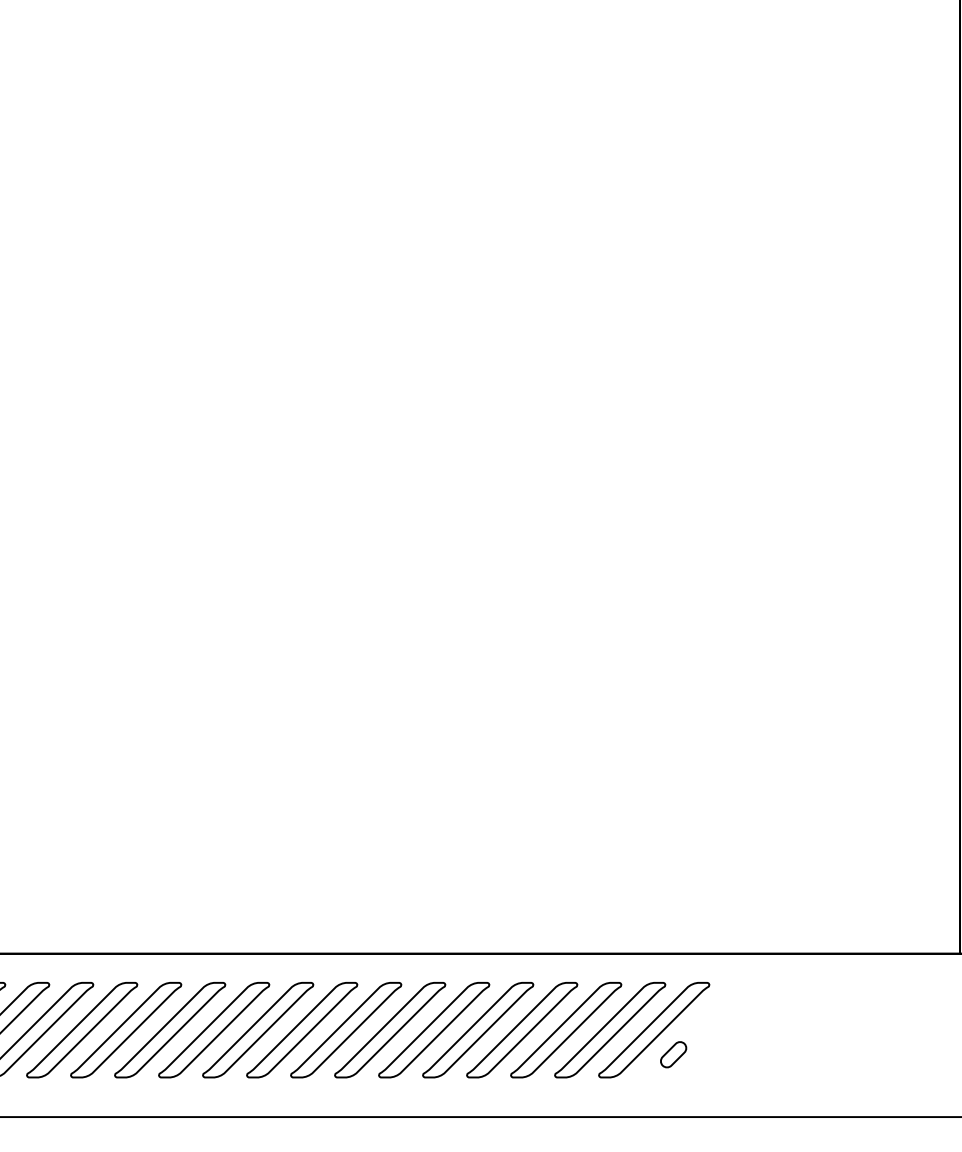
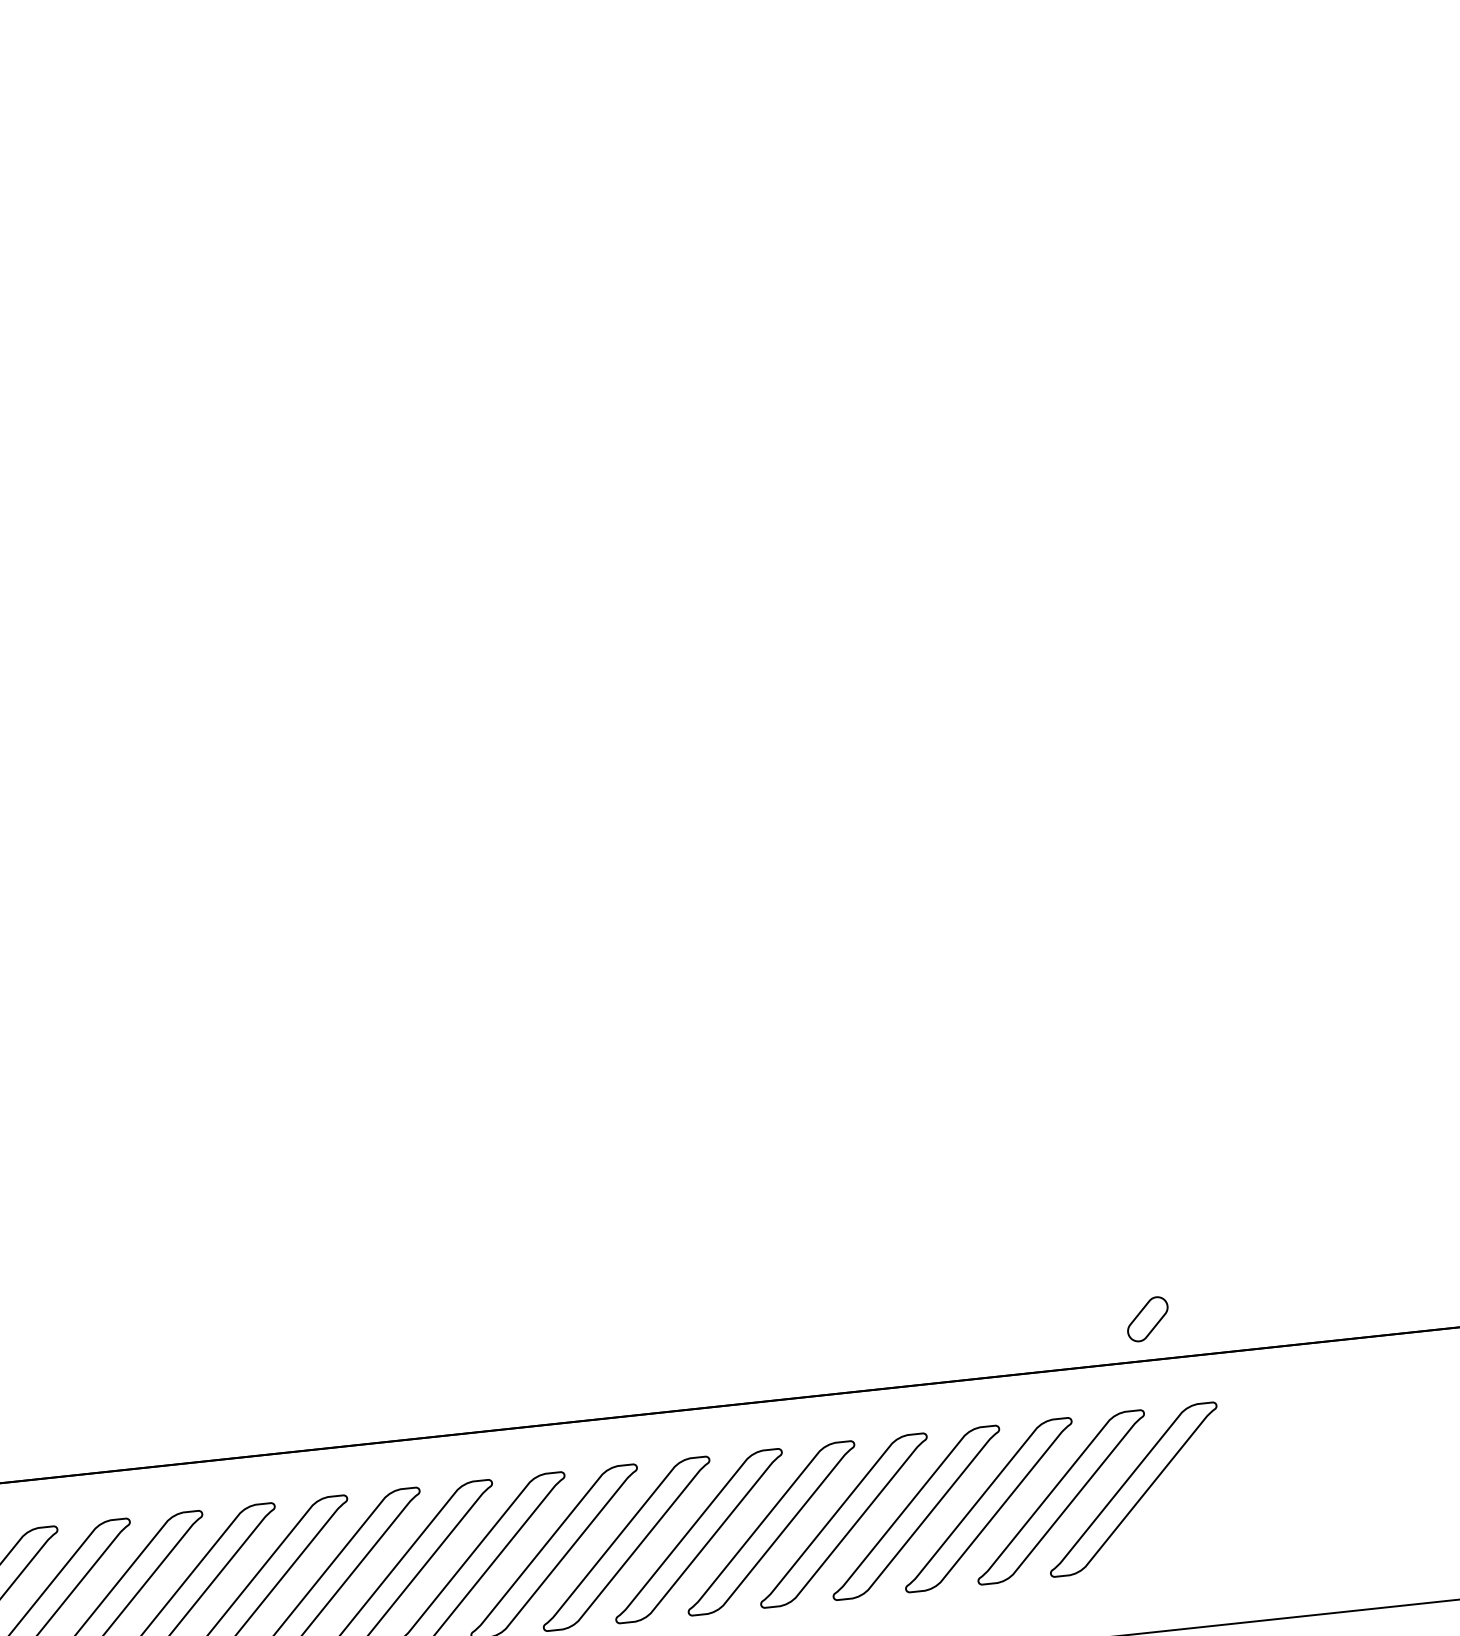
part: (673, 1054) -> (1147, 1318), moved

